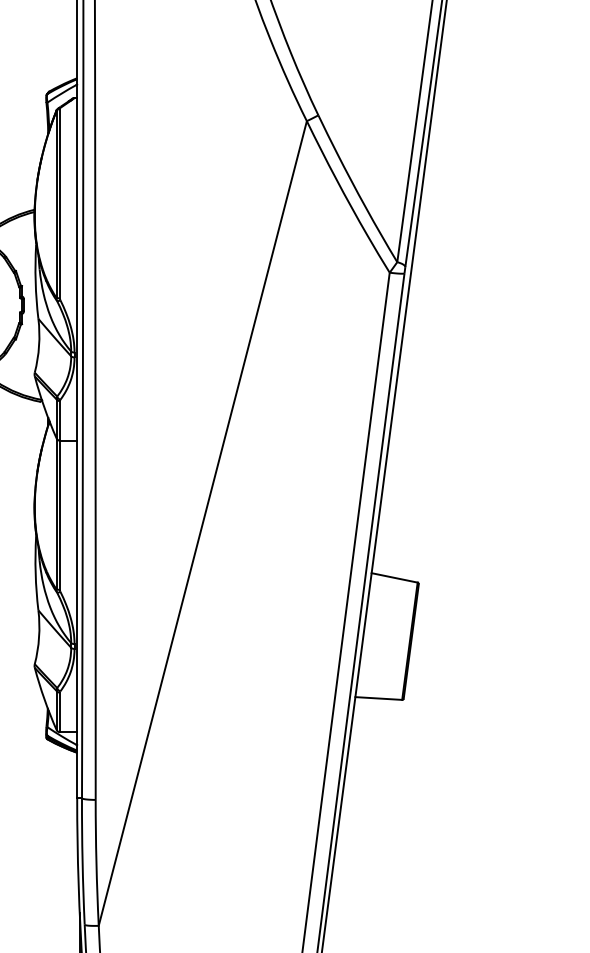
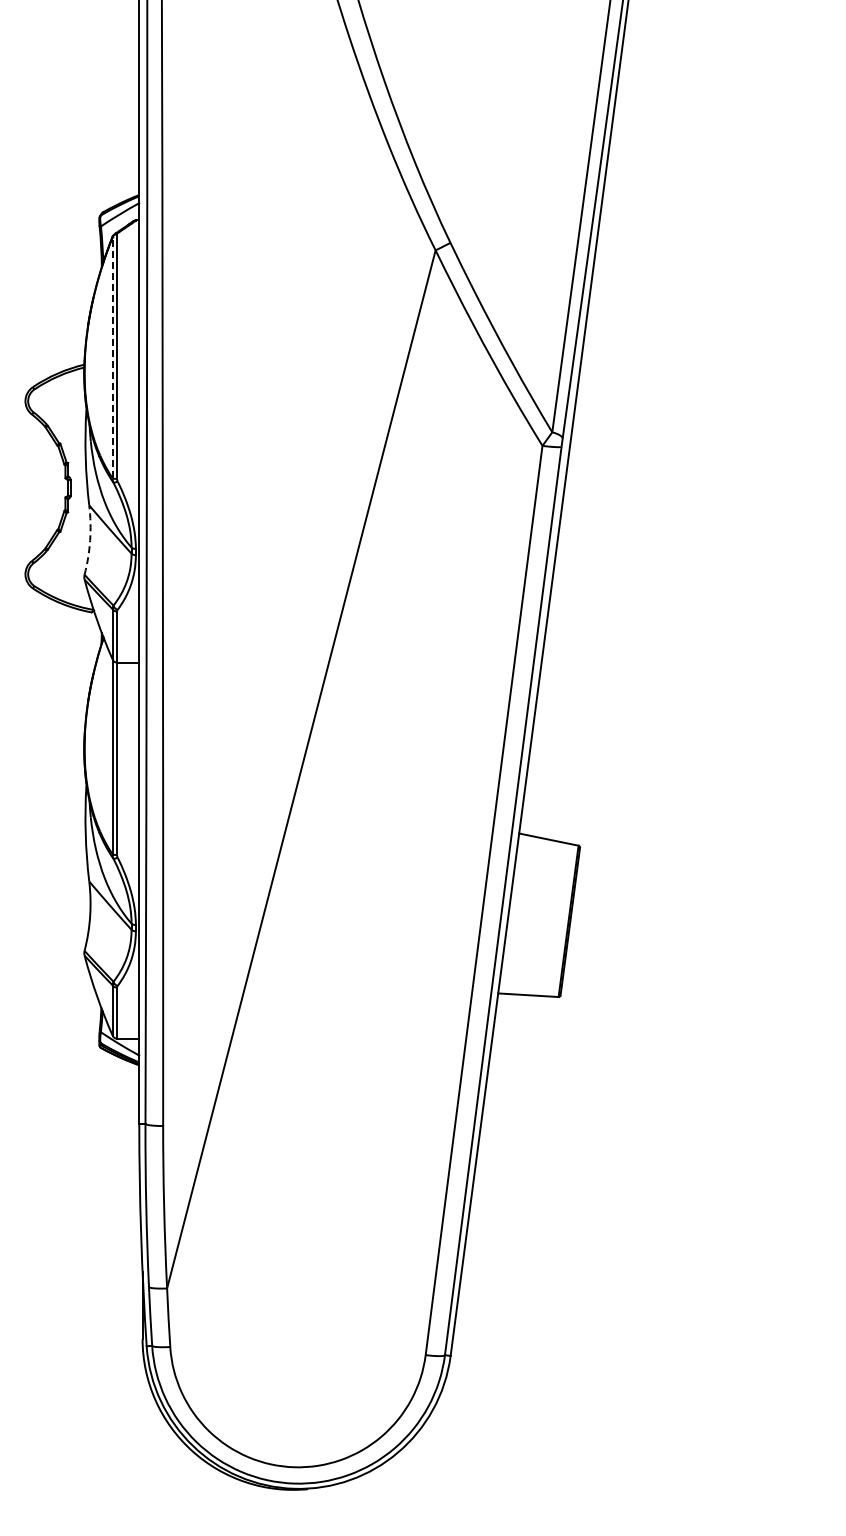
line: (56, 204) -> (112, 357), solid -> dashed
arc: (39, 346) -> (90, 540), solid -> dashed

